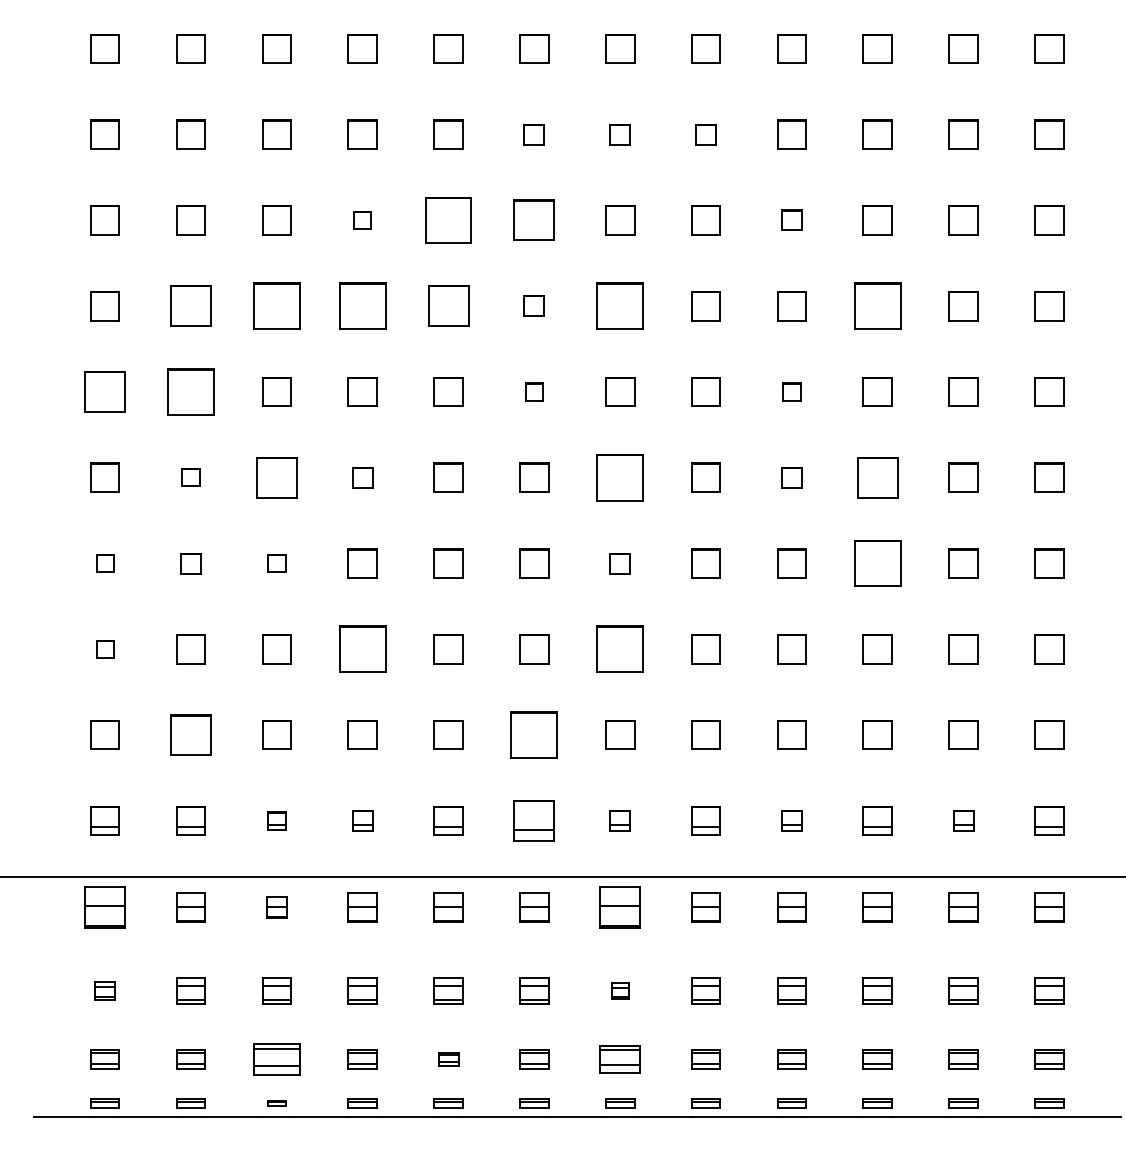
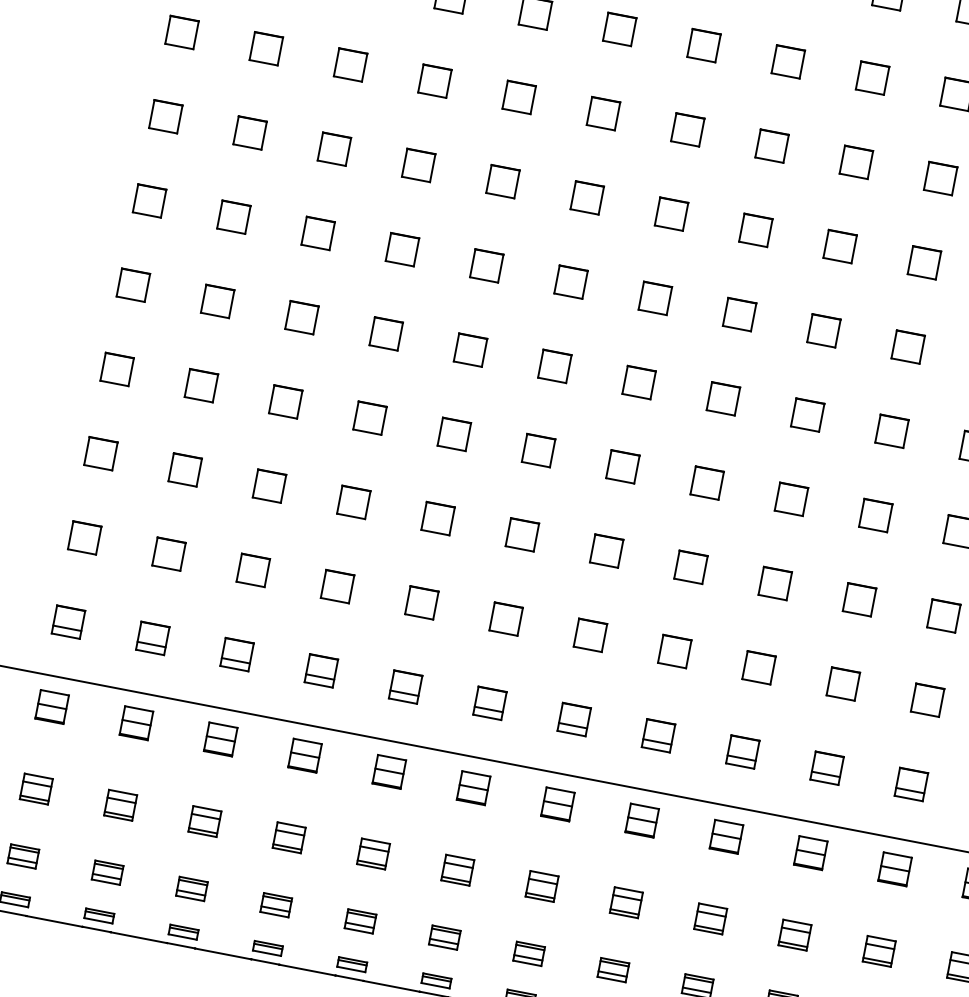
part: (534, 134) -> (619, 29), size x1.43
part: (620, 134) -> (704, 45), size x1.43
part: (705, 134) -> (787, 61), size x1.43
part: (362, 220) -> (434, 81), size x1.67
part: (448, 220) -> (519, 97), size x0.62
part: (534, 220) -> (603, 113), size x0.71
part: (791, 220) -> (855, 162), size x1.43
part: (190, 306) -> (249, 133), size x0.71
part: (276, 306) -> (334, 149), size x0.62
part: (362, 306) -> (418, 165), size x0.62
part: (448, 306) -> (502, 181), size x0.71
part: (534, 306) -> (587, 198), size x1.43
part: (620, 306) -> (671, 214), size x0.62
part: (877, 306) -> (924, 263), size x0.62
part: (104, 391) -> (149, 200), size x0.71
part: (190, 391) -> (233, 216), size x0.62
part: (534, 391) -> (571, 281), size x1.67
part: (791, 391) -> (823, 330), size x1.67
part: (190, 477) -> (217, 301), size x1.67
part: (276, 477) -> (301, 317), size x0.71
part: (362, 477) -> (386, 333), size x1.43
part: (620, 477) -> (639, 382), size x0.62
part: (791, 477) -> (807, 414), size x1.43
part: (877, 477) -> (891, 430), size x0.71
part: (104, 563) -> (116, 369), size x1.67
part: (190, 563) -> (200, 385), size x1.43
part: (276, 563) -> (285, 401), size x1.67
part: (620, 563) -> (623, 466), size x1.43
part: (877, 563) -> (875, 515), size x0.62
part: (104, 649) -> (100, 453), size x1.67
part: (362, 649) -> (353, 502), size x0.62
part: (620, 649) -> (606, 551), size x0.62
part: (190, 734) -> (168, 553), size x0.71
part: (534, 734) -> (506, 618), size x0.62
part: (276, 820) -> (236, 654), size x1.67
part: (362, 820) -> (321, 670), size x1.43
part: (534, 820) -> (490, 702), size x0.71
part: (620, 820) -> (574, 719), size x1.43
part: (791, 820) -> (742, 751), size x1.43
part: (963, 820) -> (911, 784), size x1.43
part: (104, 907) -> (51, 707), size x0.71
part: (276, 907) -> (220, 739), size x1.43
part: (620, 907) -> (558, 804), size x0.71
part: (104, 990) -> (35, 788), size x1.43
part: (620, 990) -> (542, 886), size x1.67
part: (276, 1059) -> (191, 888), size x0.62
part: (448, 1059) -> (360, 921), size x1.43
part: (620, 1059) -> (529, 953), size x0.71
part: (276, 1103) -> (183, 932), size x1.67

